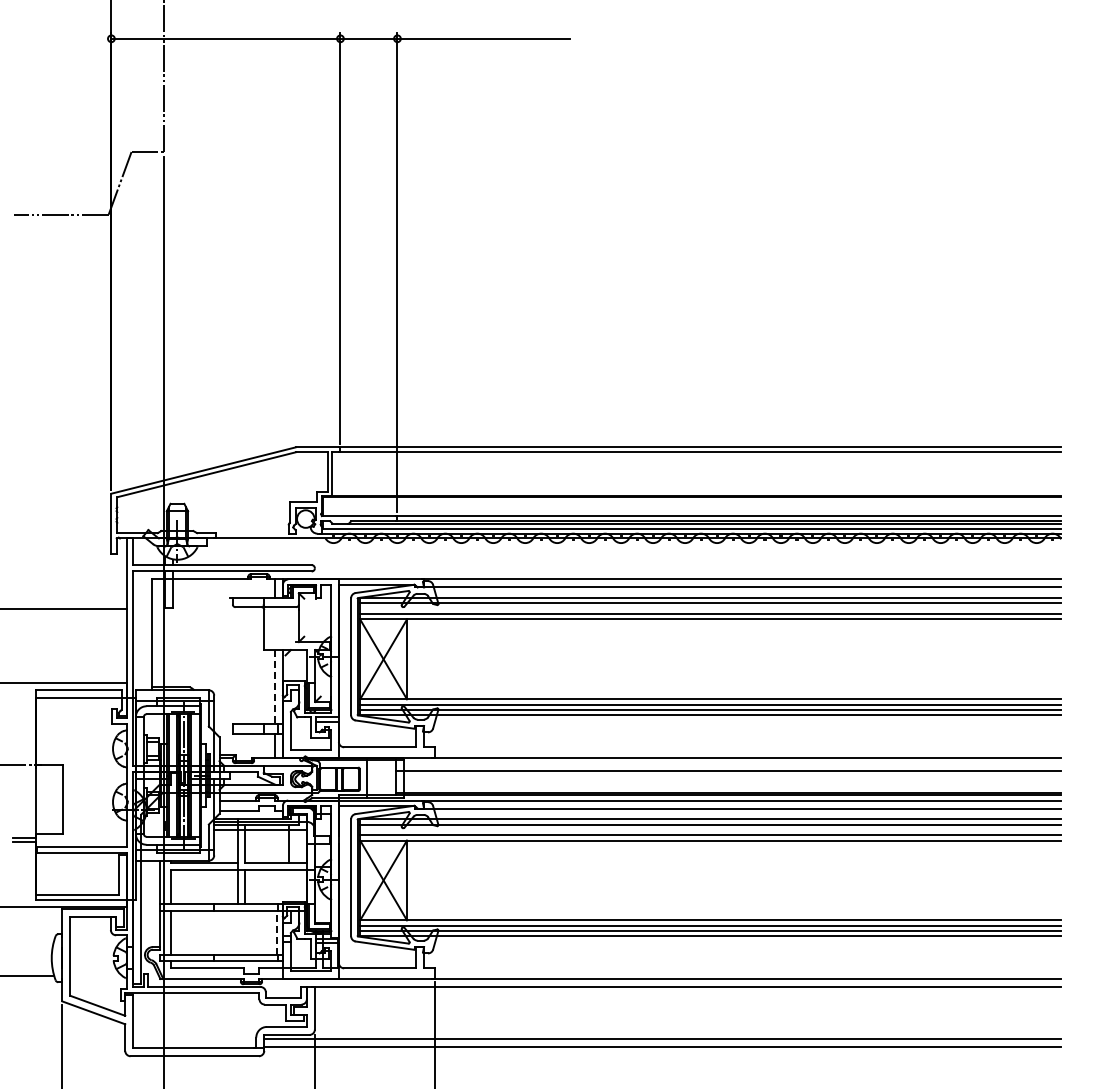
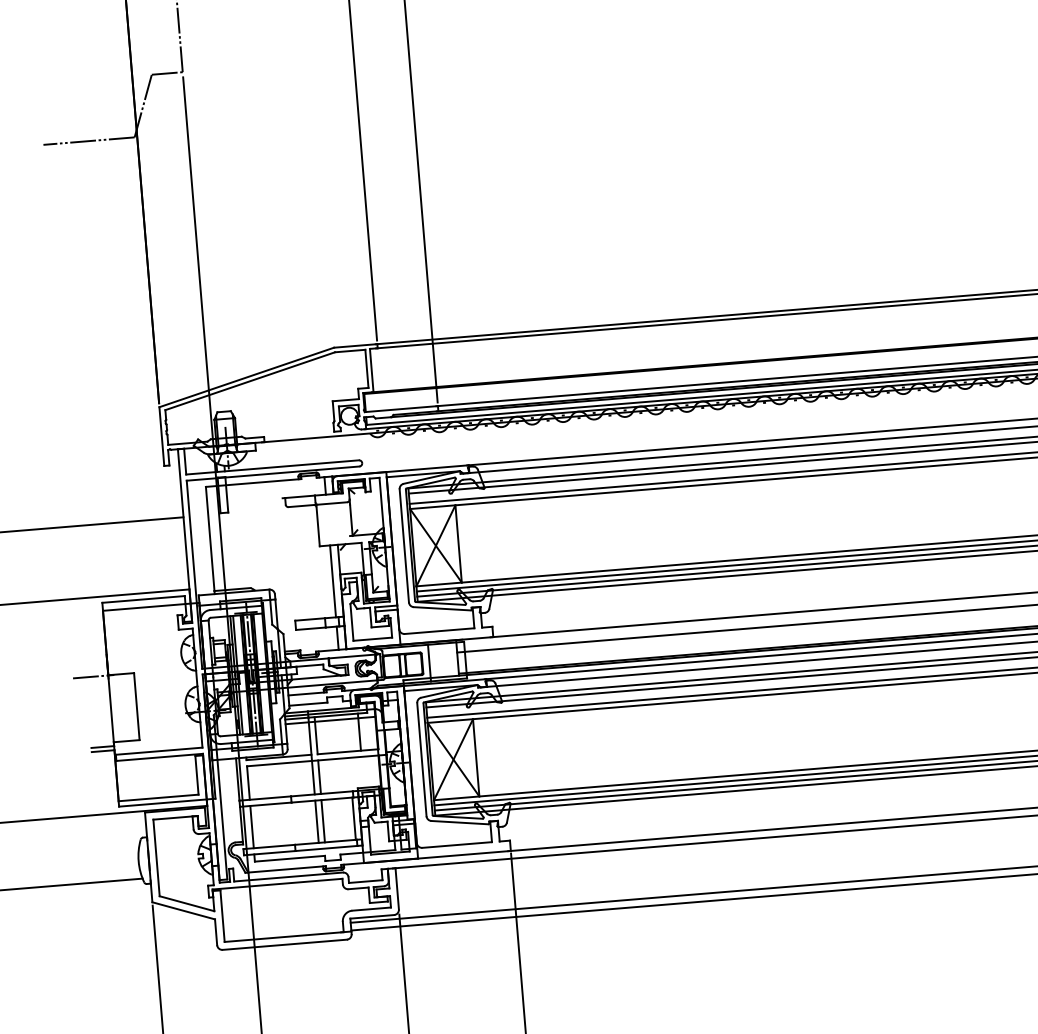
line: (274, 687) -> (332, 581), dashed -> solid
line: (238, 932) -> (317, 821), added
line: (244, 932) -> (323, 821), added
line: (276, 932) -> (354, 818), dashed -> solid

